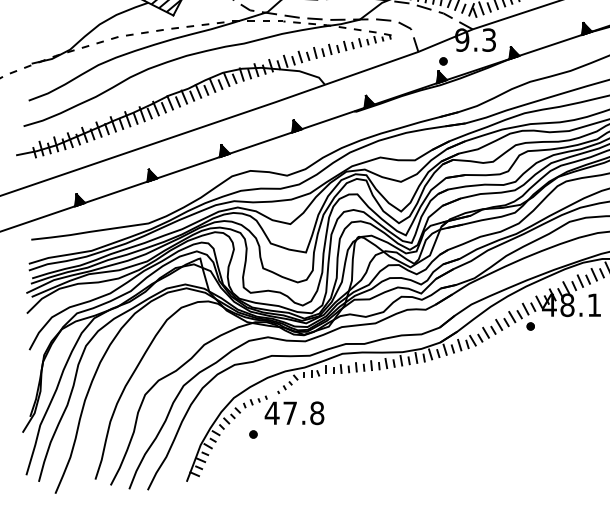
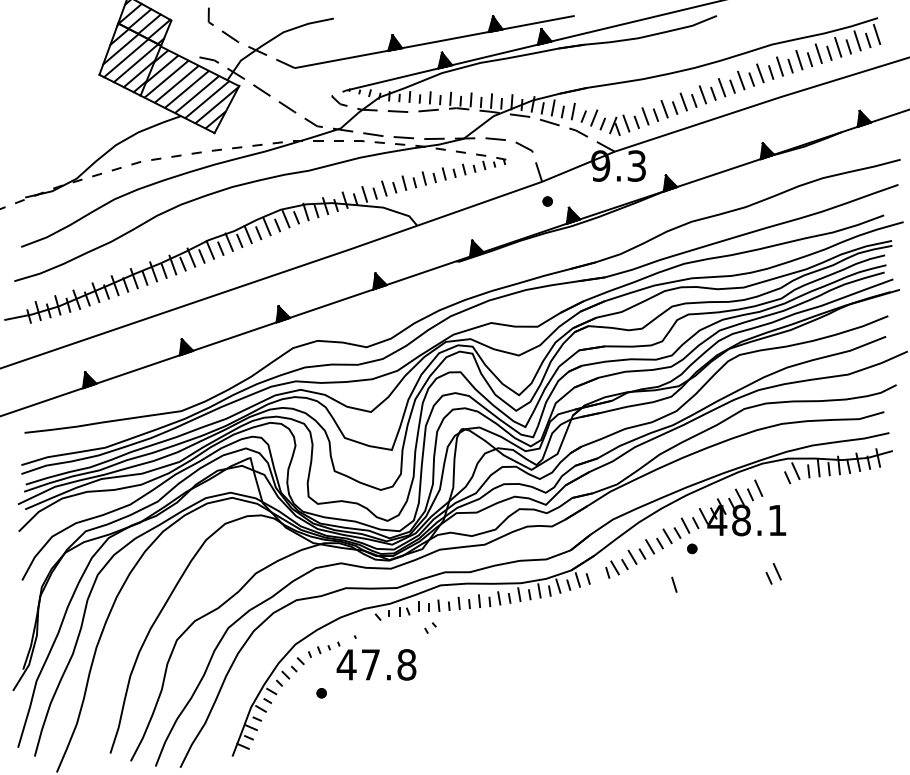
part: (443, 61) -> (547, 201), moved
part: (591, 276) -> (773, 573), moved
line: (459, 344) -> (674, 584), moved
part: (287, 385) -> (430, 627), moved

